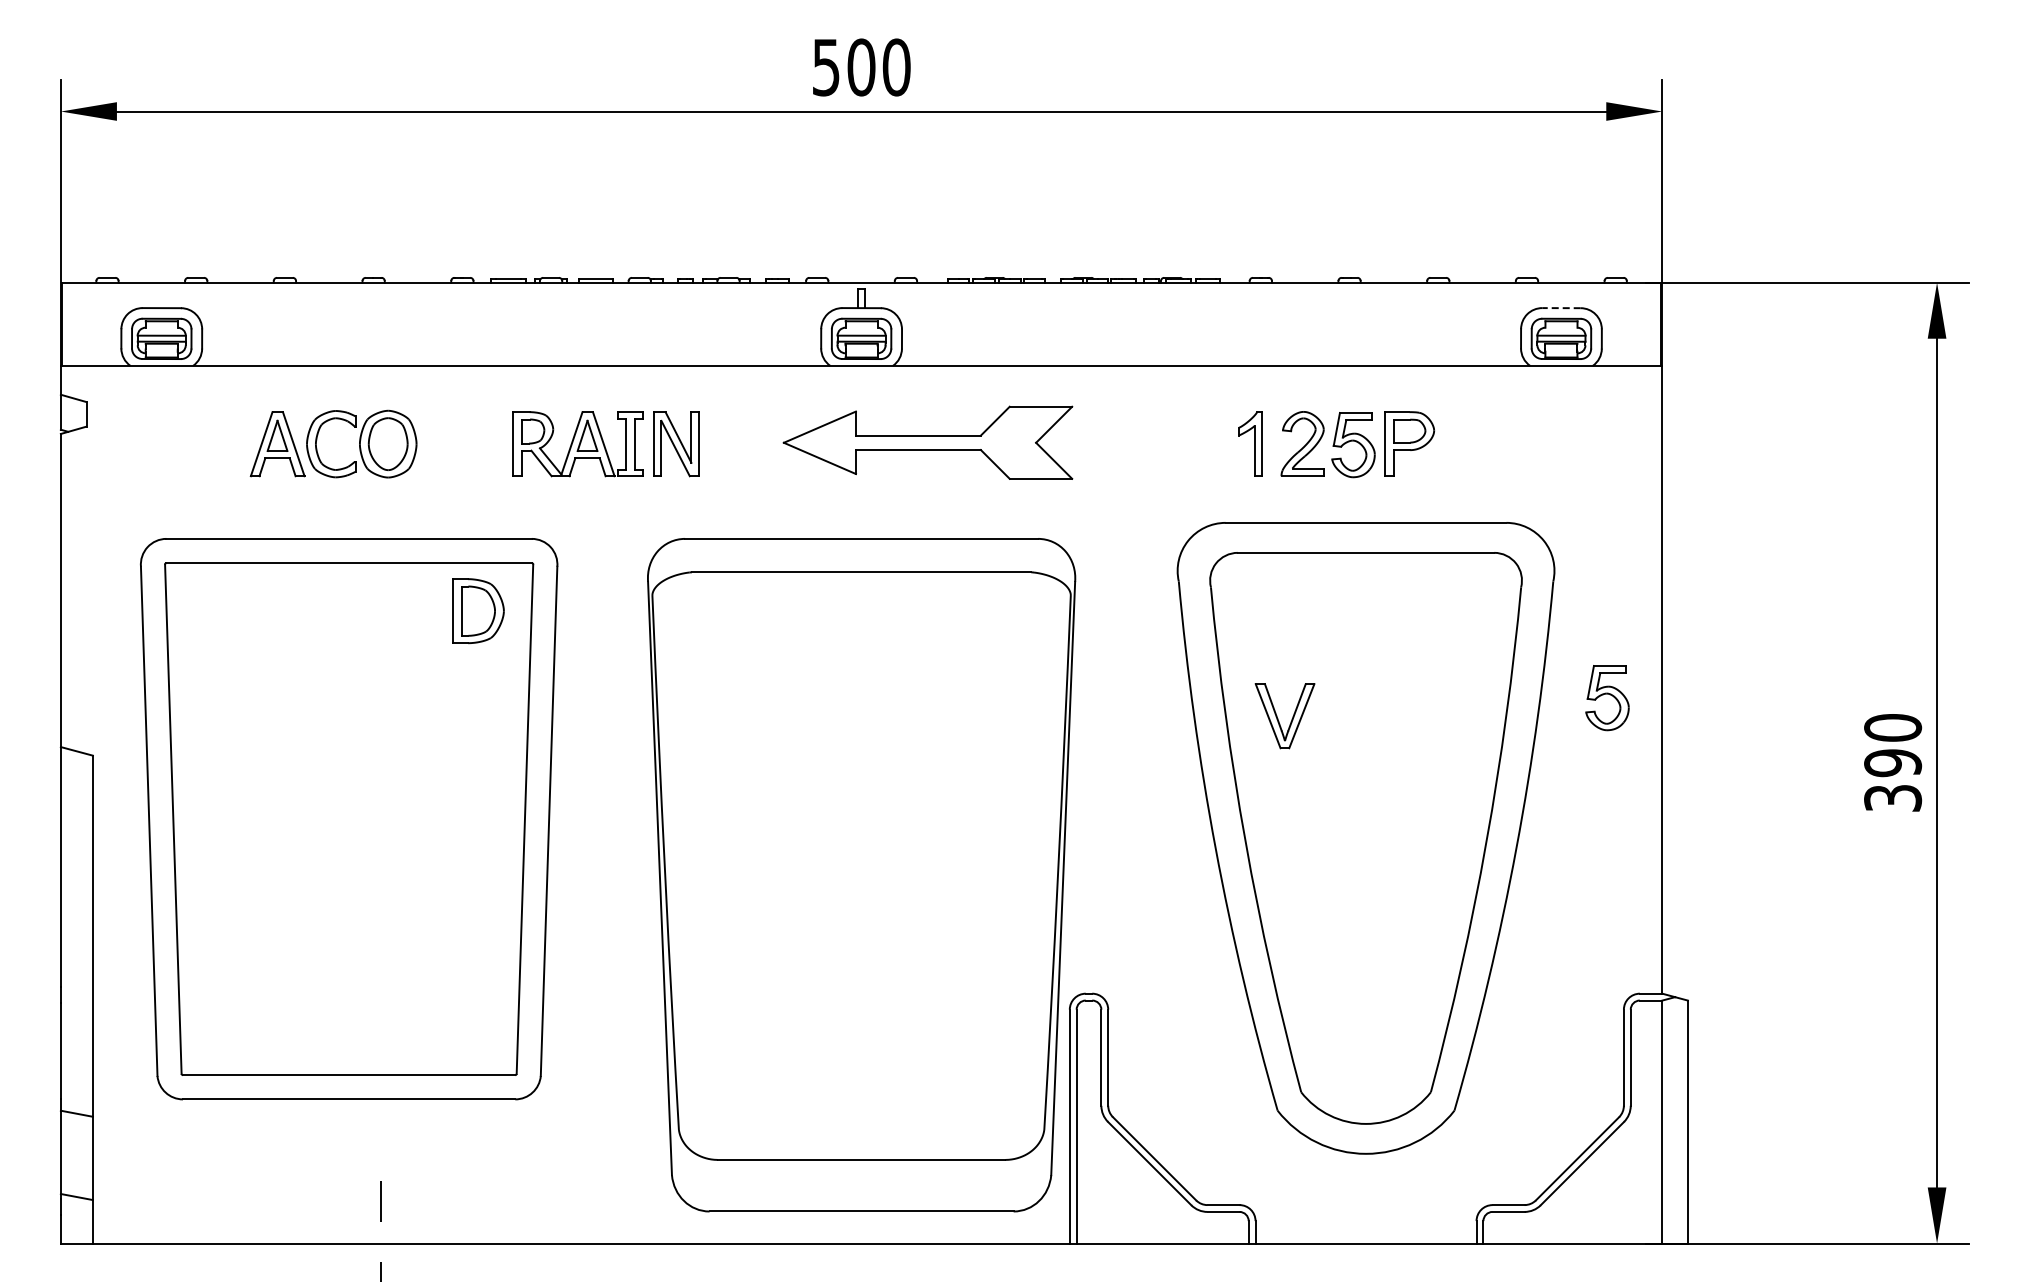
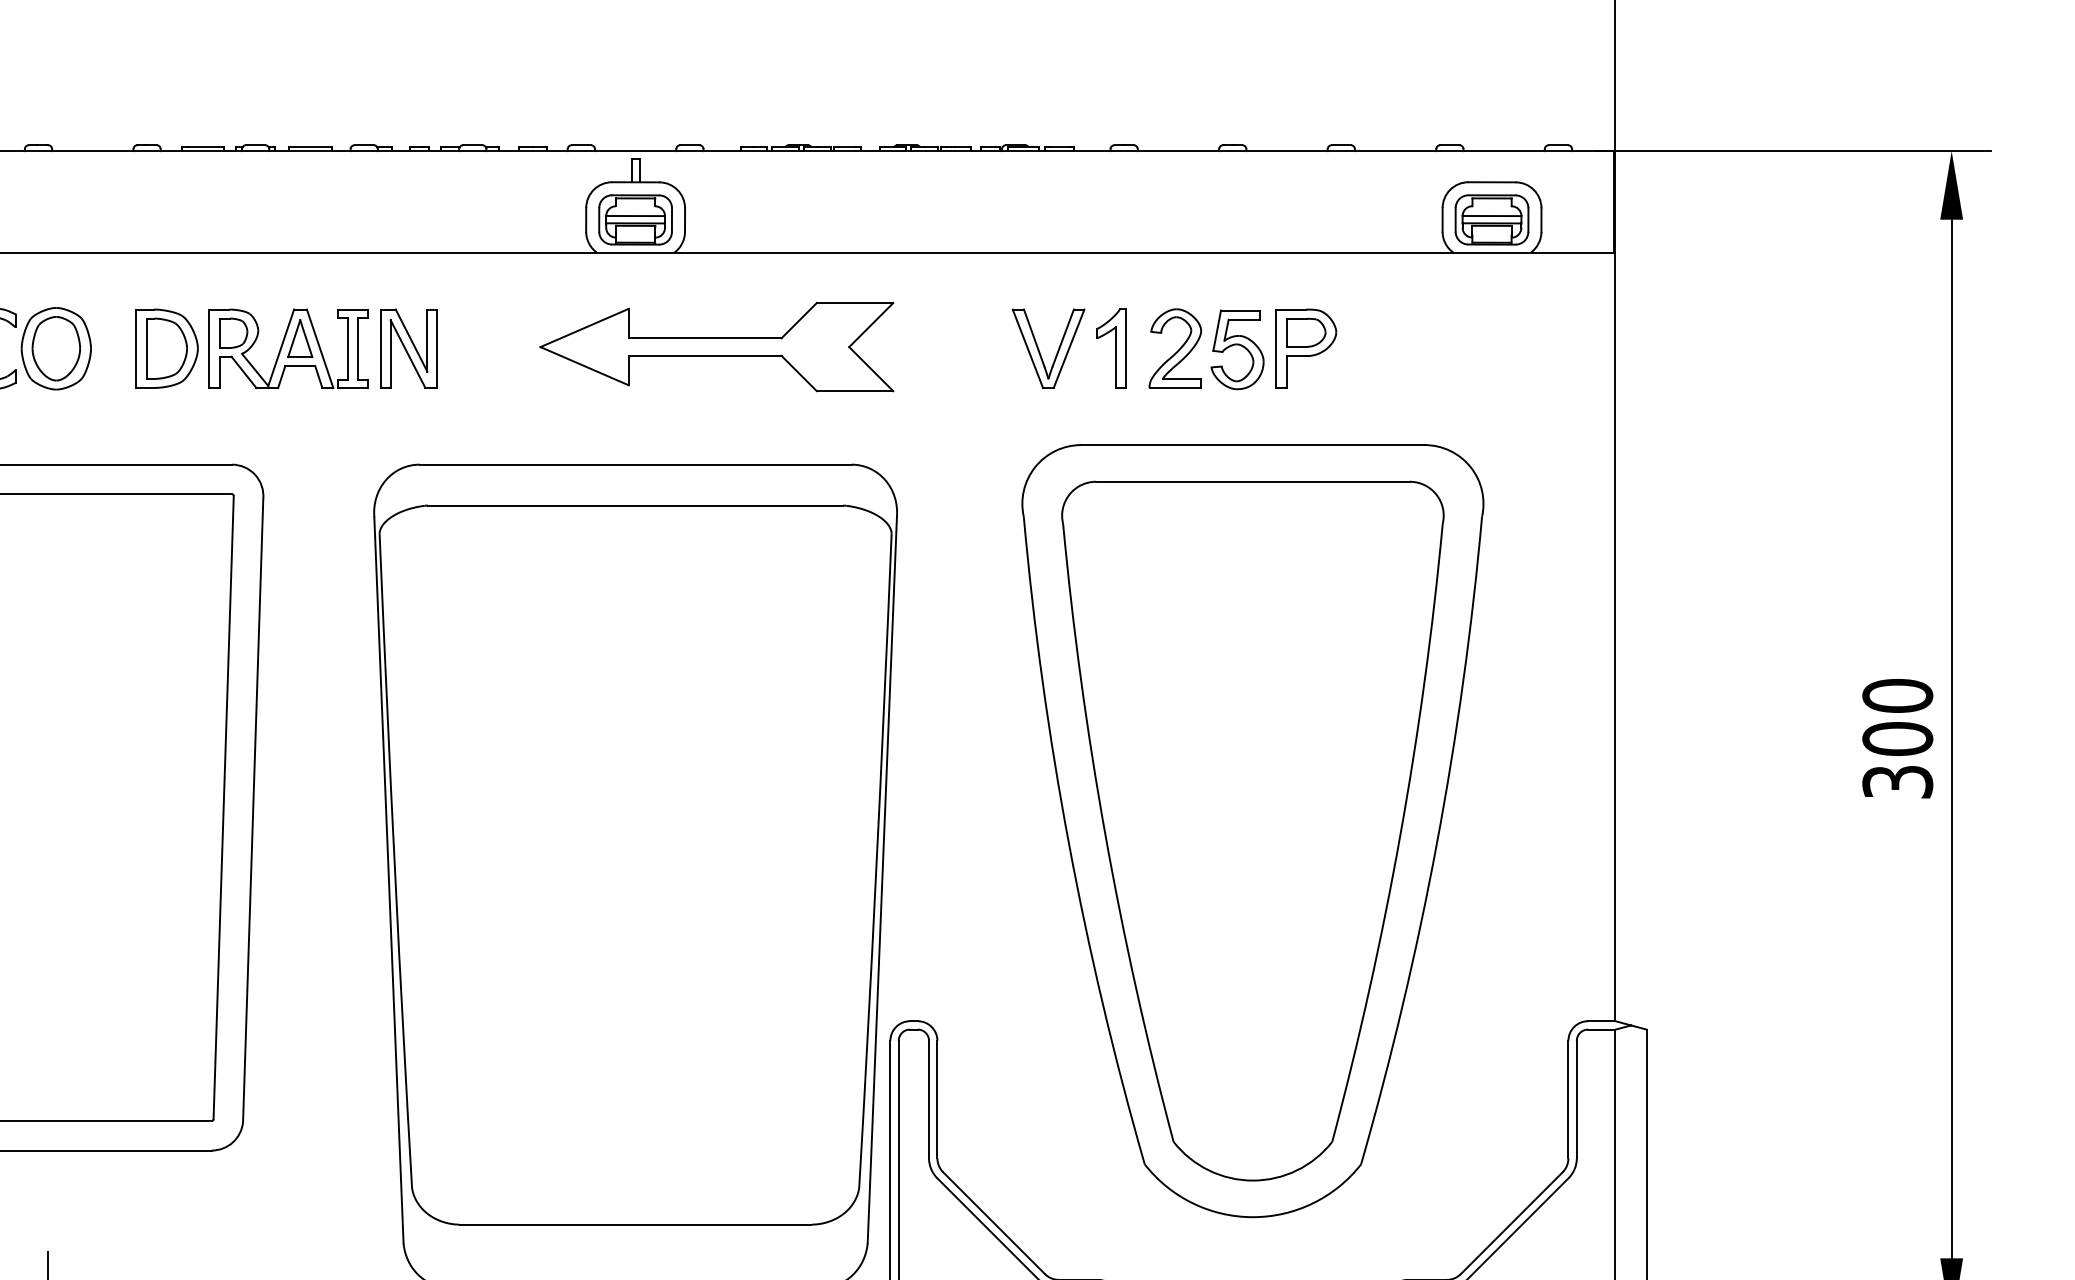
line: (1561, 308) -> (1492, 182), dashed -> solid
part: (478, 611) -> (166, 349), moved
part: (1607, 698) -> (1548, 659), removed
part: (1278, 718) -> (1040, 351), moved
text: (1893, 763) -> (1898, 739), 390 -> 300

